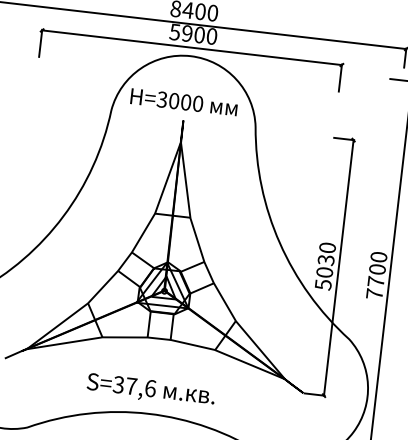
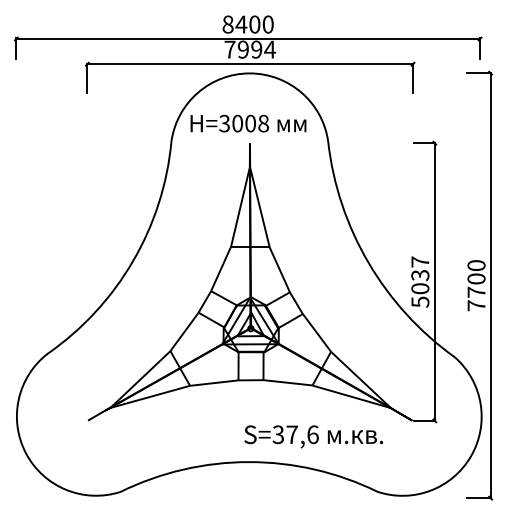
text: (193, 34) -> (250, 49), 5900 -> 7994
text: (197, 103) -> (263, 123), H=3000 -> H=3008
text: (327, 247) -> (420, 261), 5030 -> 5037
text: (150, 390) -> (313, 436), moved

